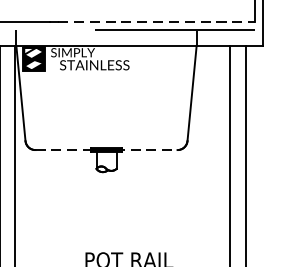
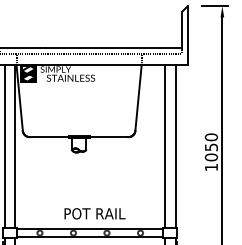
line: (157, 22) -> (114, 48), dashed -> solid
line: (107, 150) -> (79, 137), dashed -> solid

